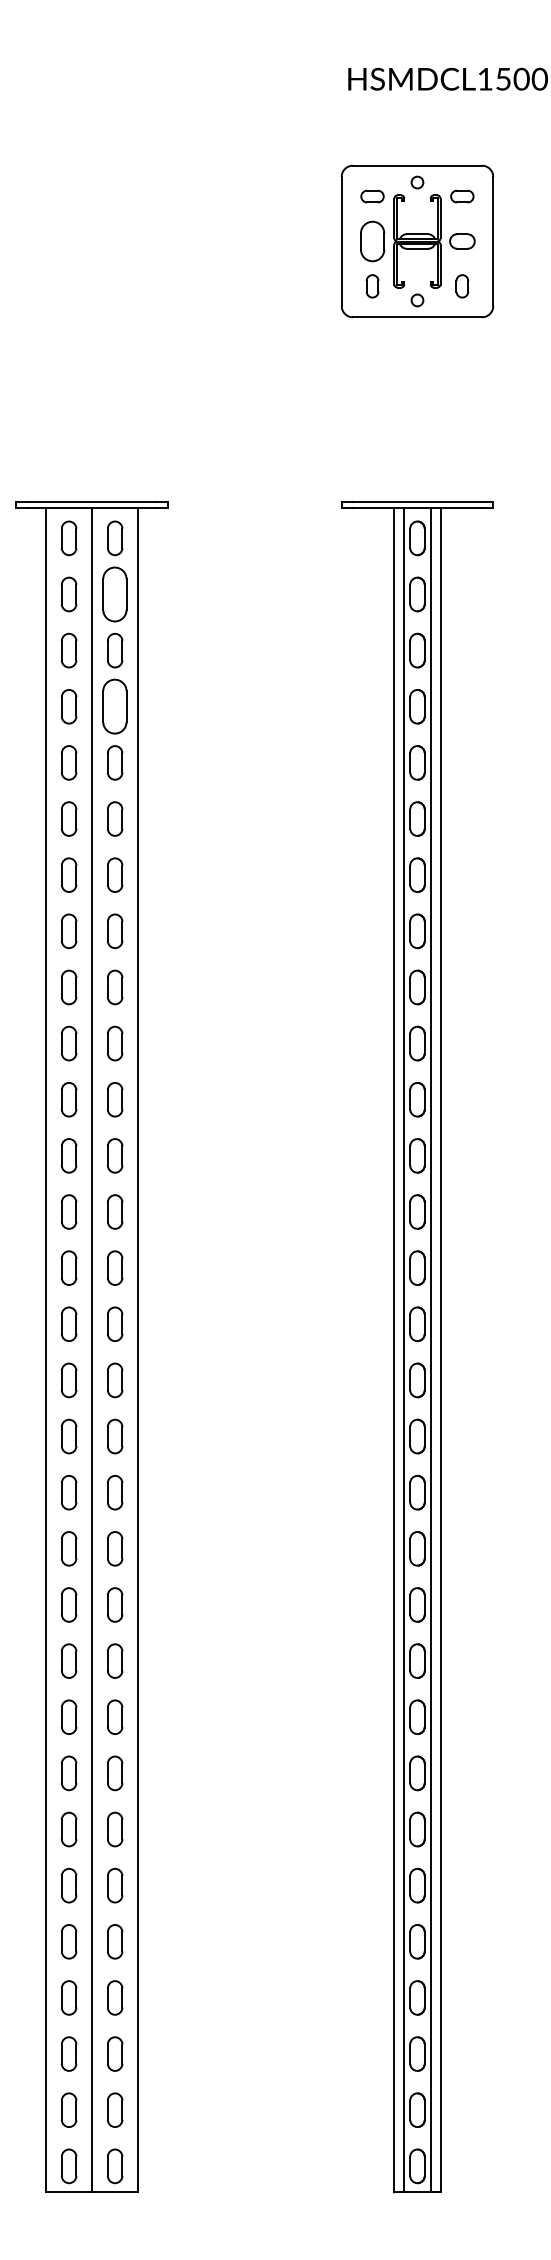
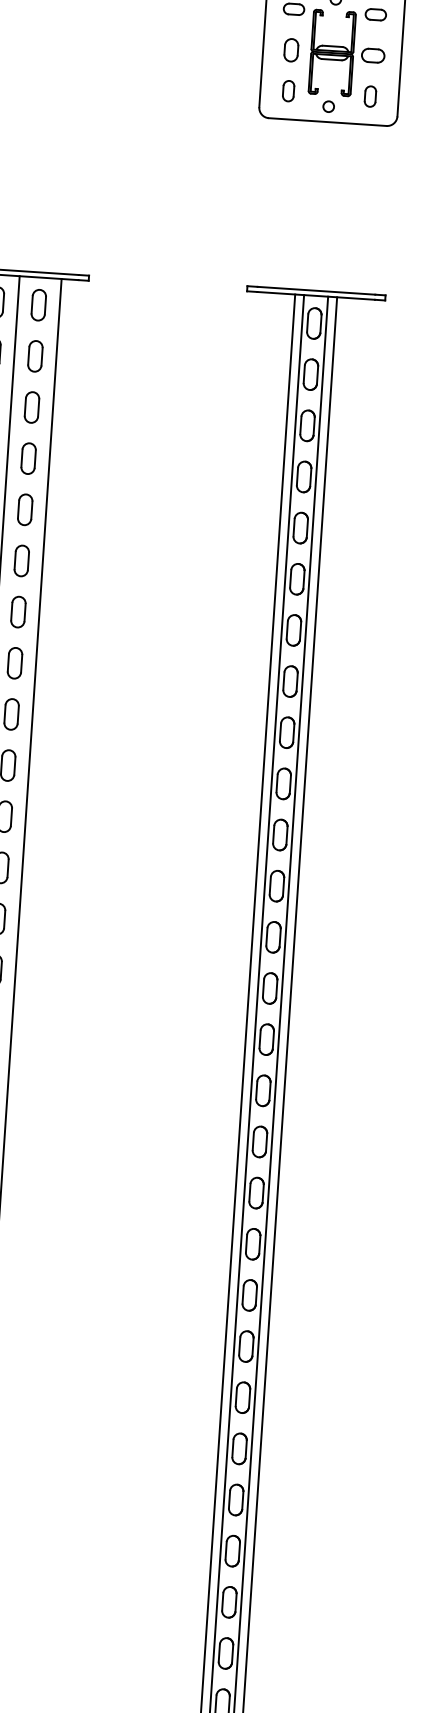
part: (372, 241) -> (291, 50), size x0.62
part: (115, 594) -> (35, 356), size x0.62
part: (115, 706) -> (28, 458), size x0.62

